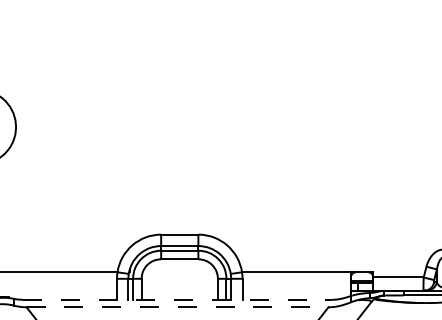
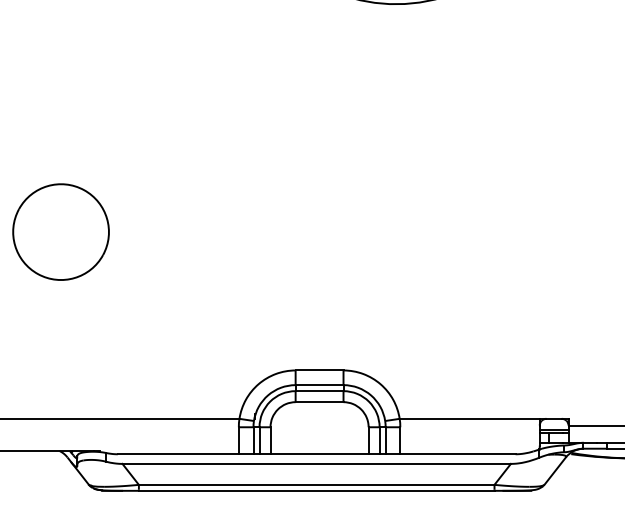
line: (177, 299) -> (316, 454), dashed -> solid
line: (178, 306) -> (317, 463), dashed -> solid

